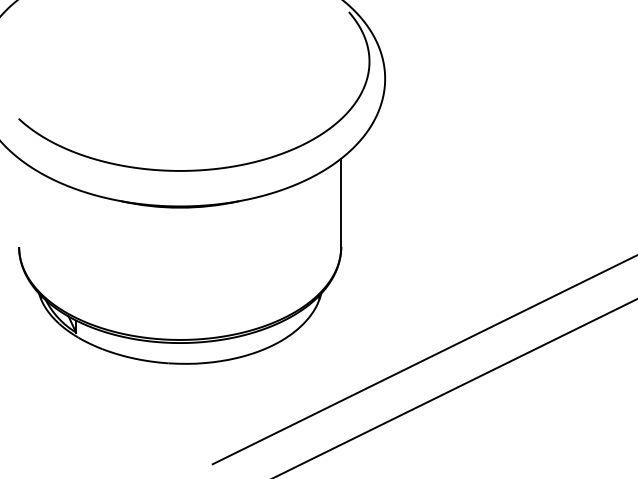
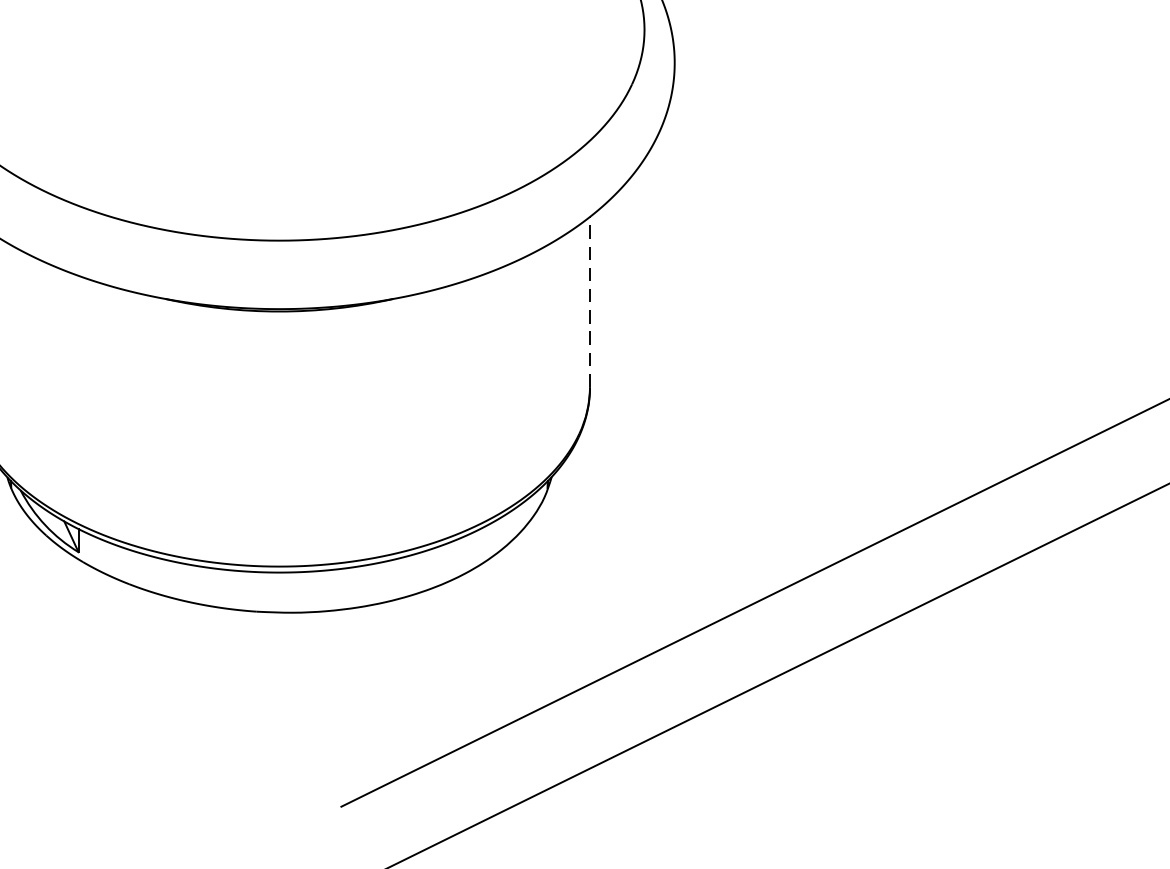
line: (341, 202) -> (590, 301), solid -> dashed

